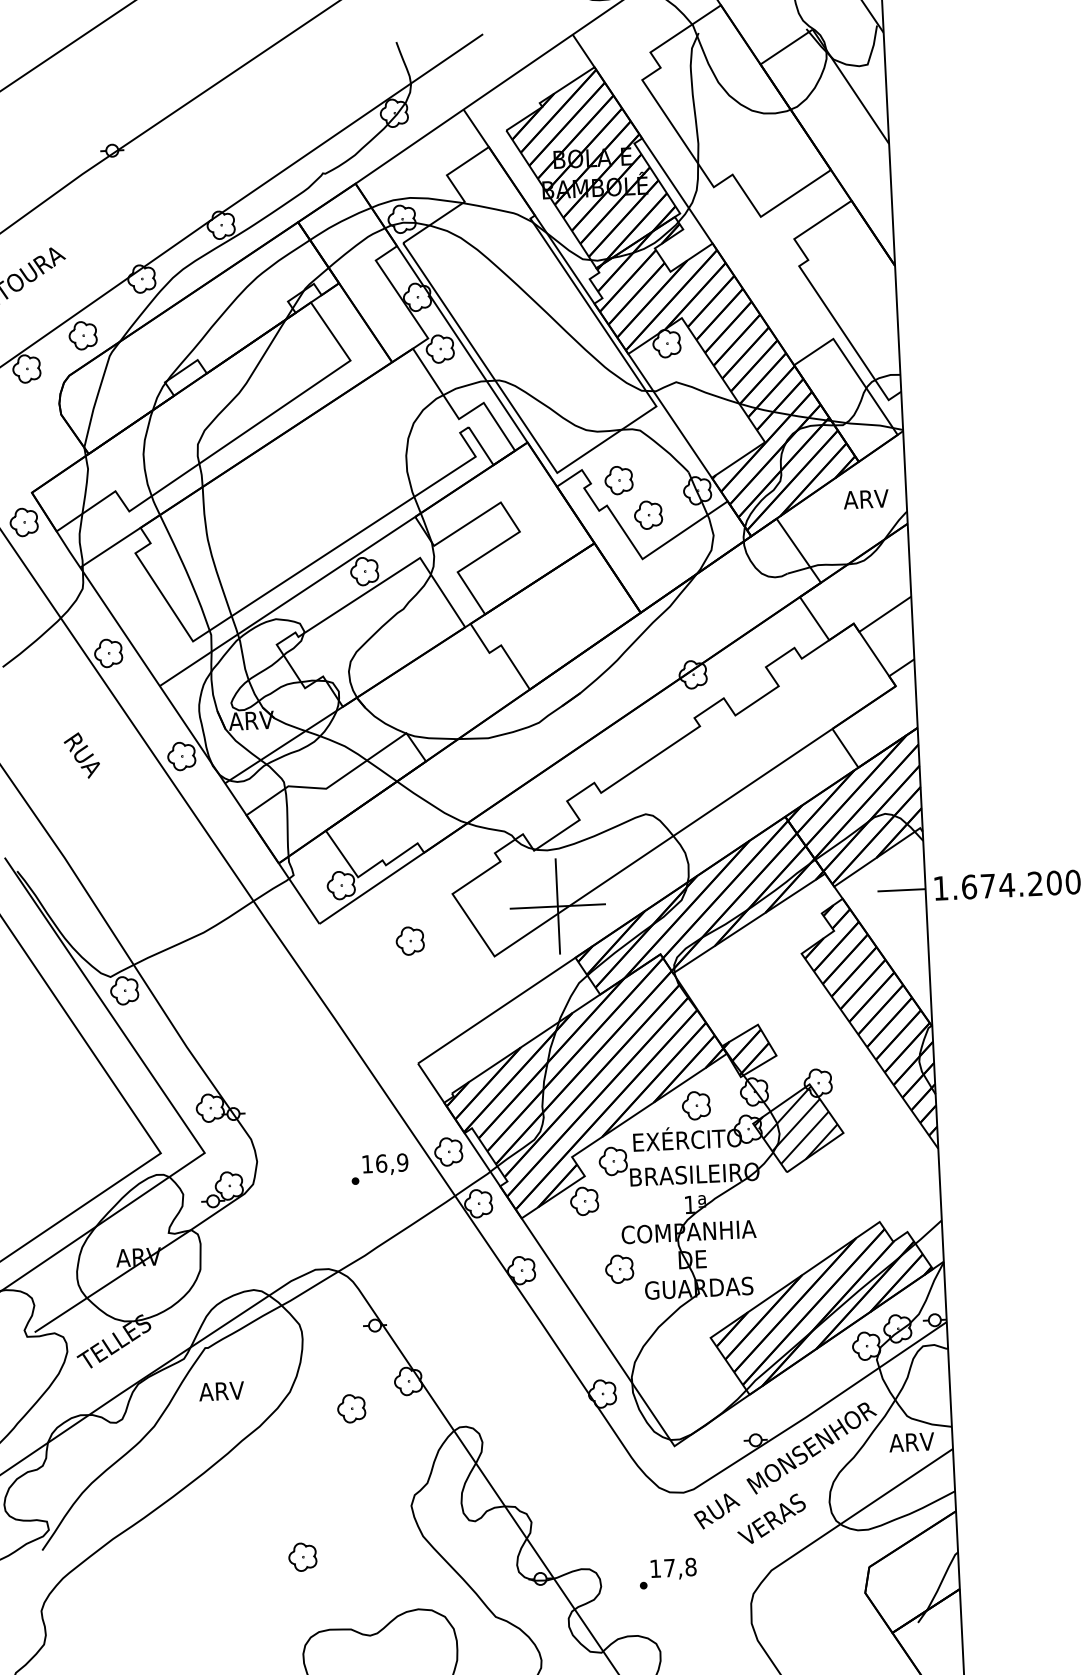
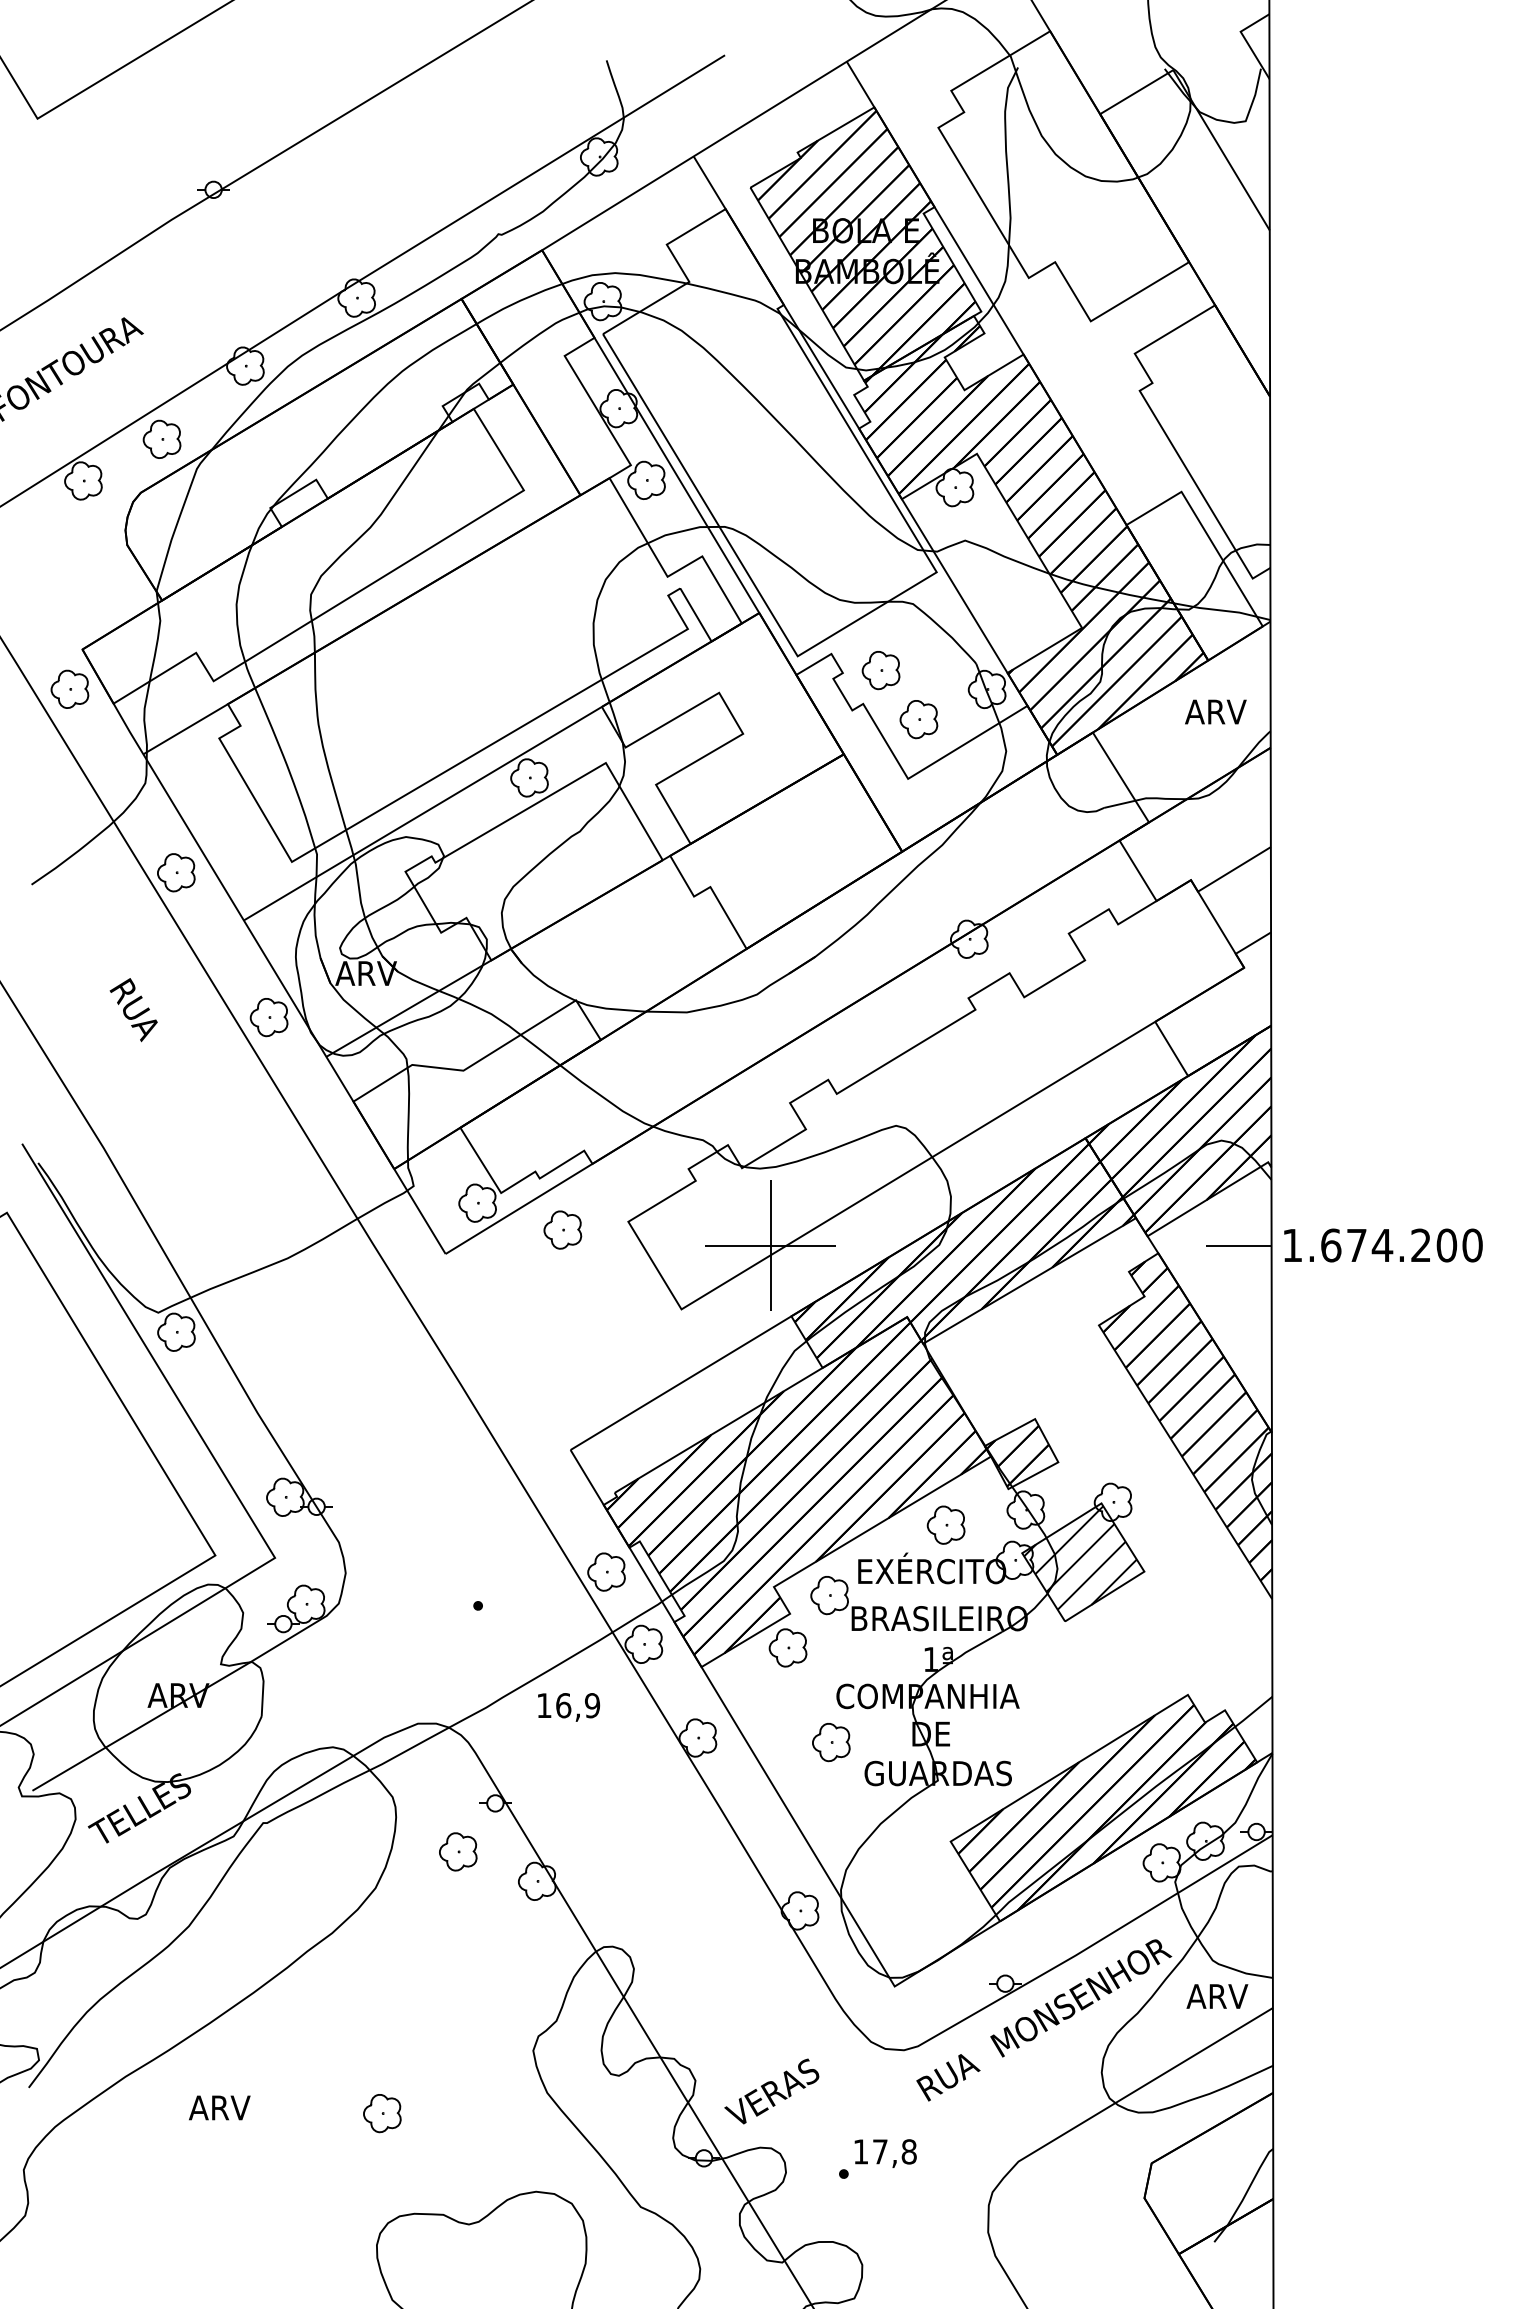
part: (409, 940) -> (562, 1229), moved
text: (385, 1164) -> (569, 1707), moved
text: (221, 1391) -> (219, 2107), moved
part: (351, 1408) -> (458, 1851), moved
text: (771, 1518) -> (771, 2091), moved

